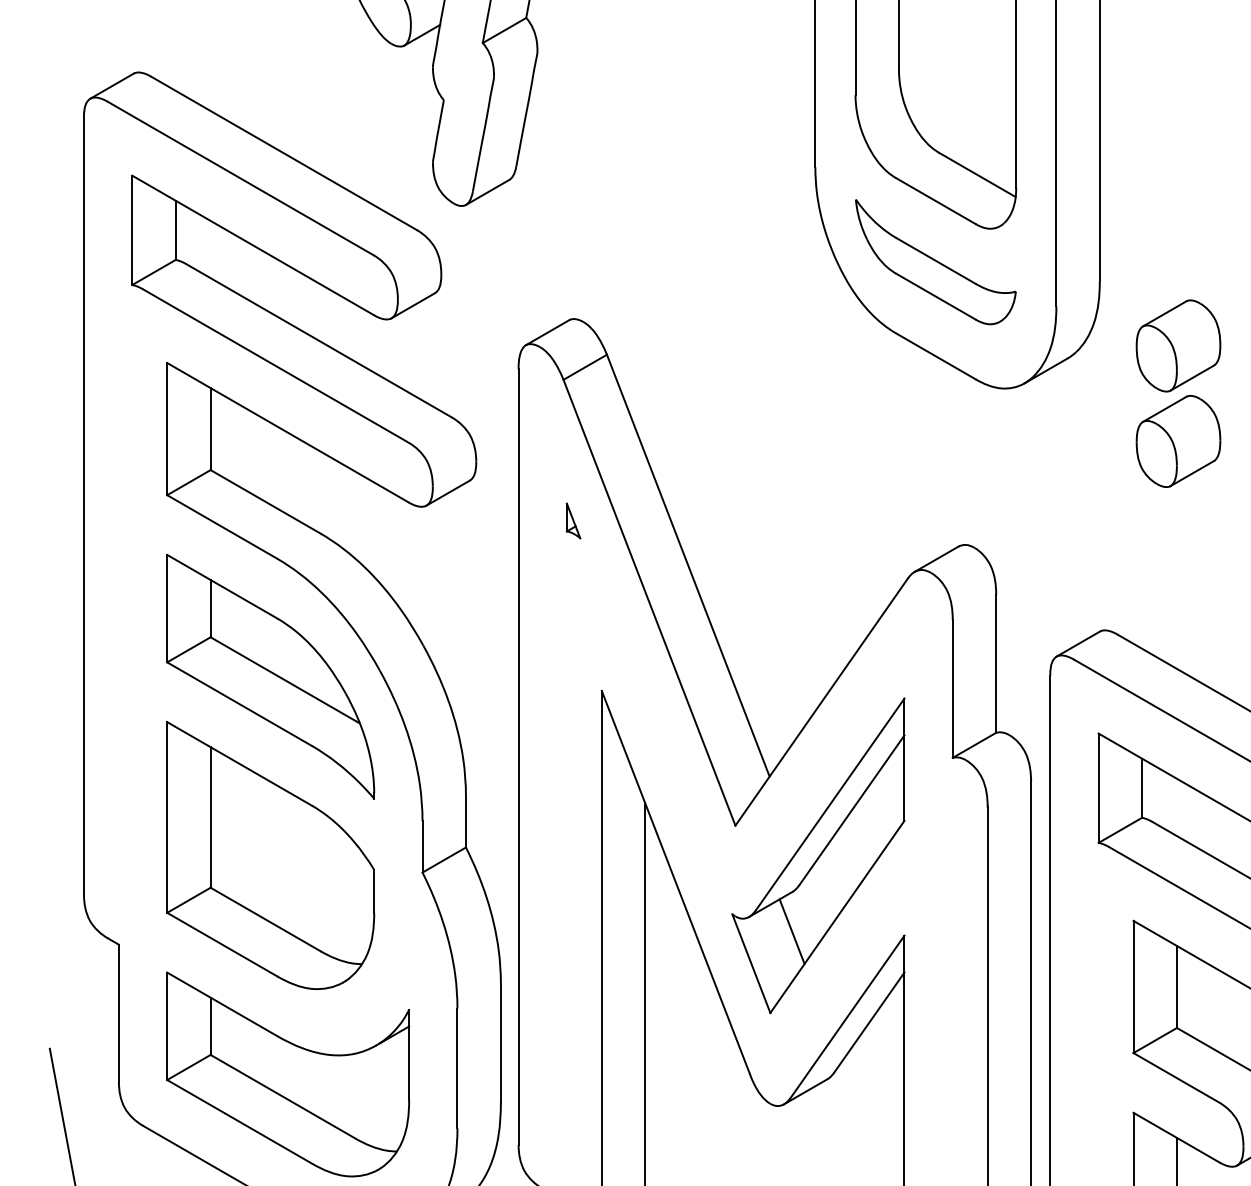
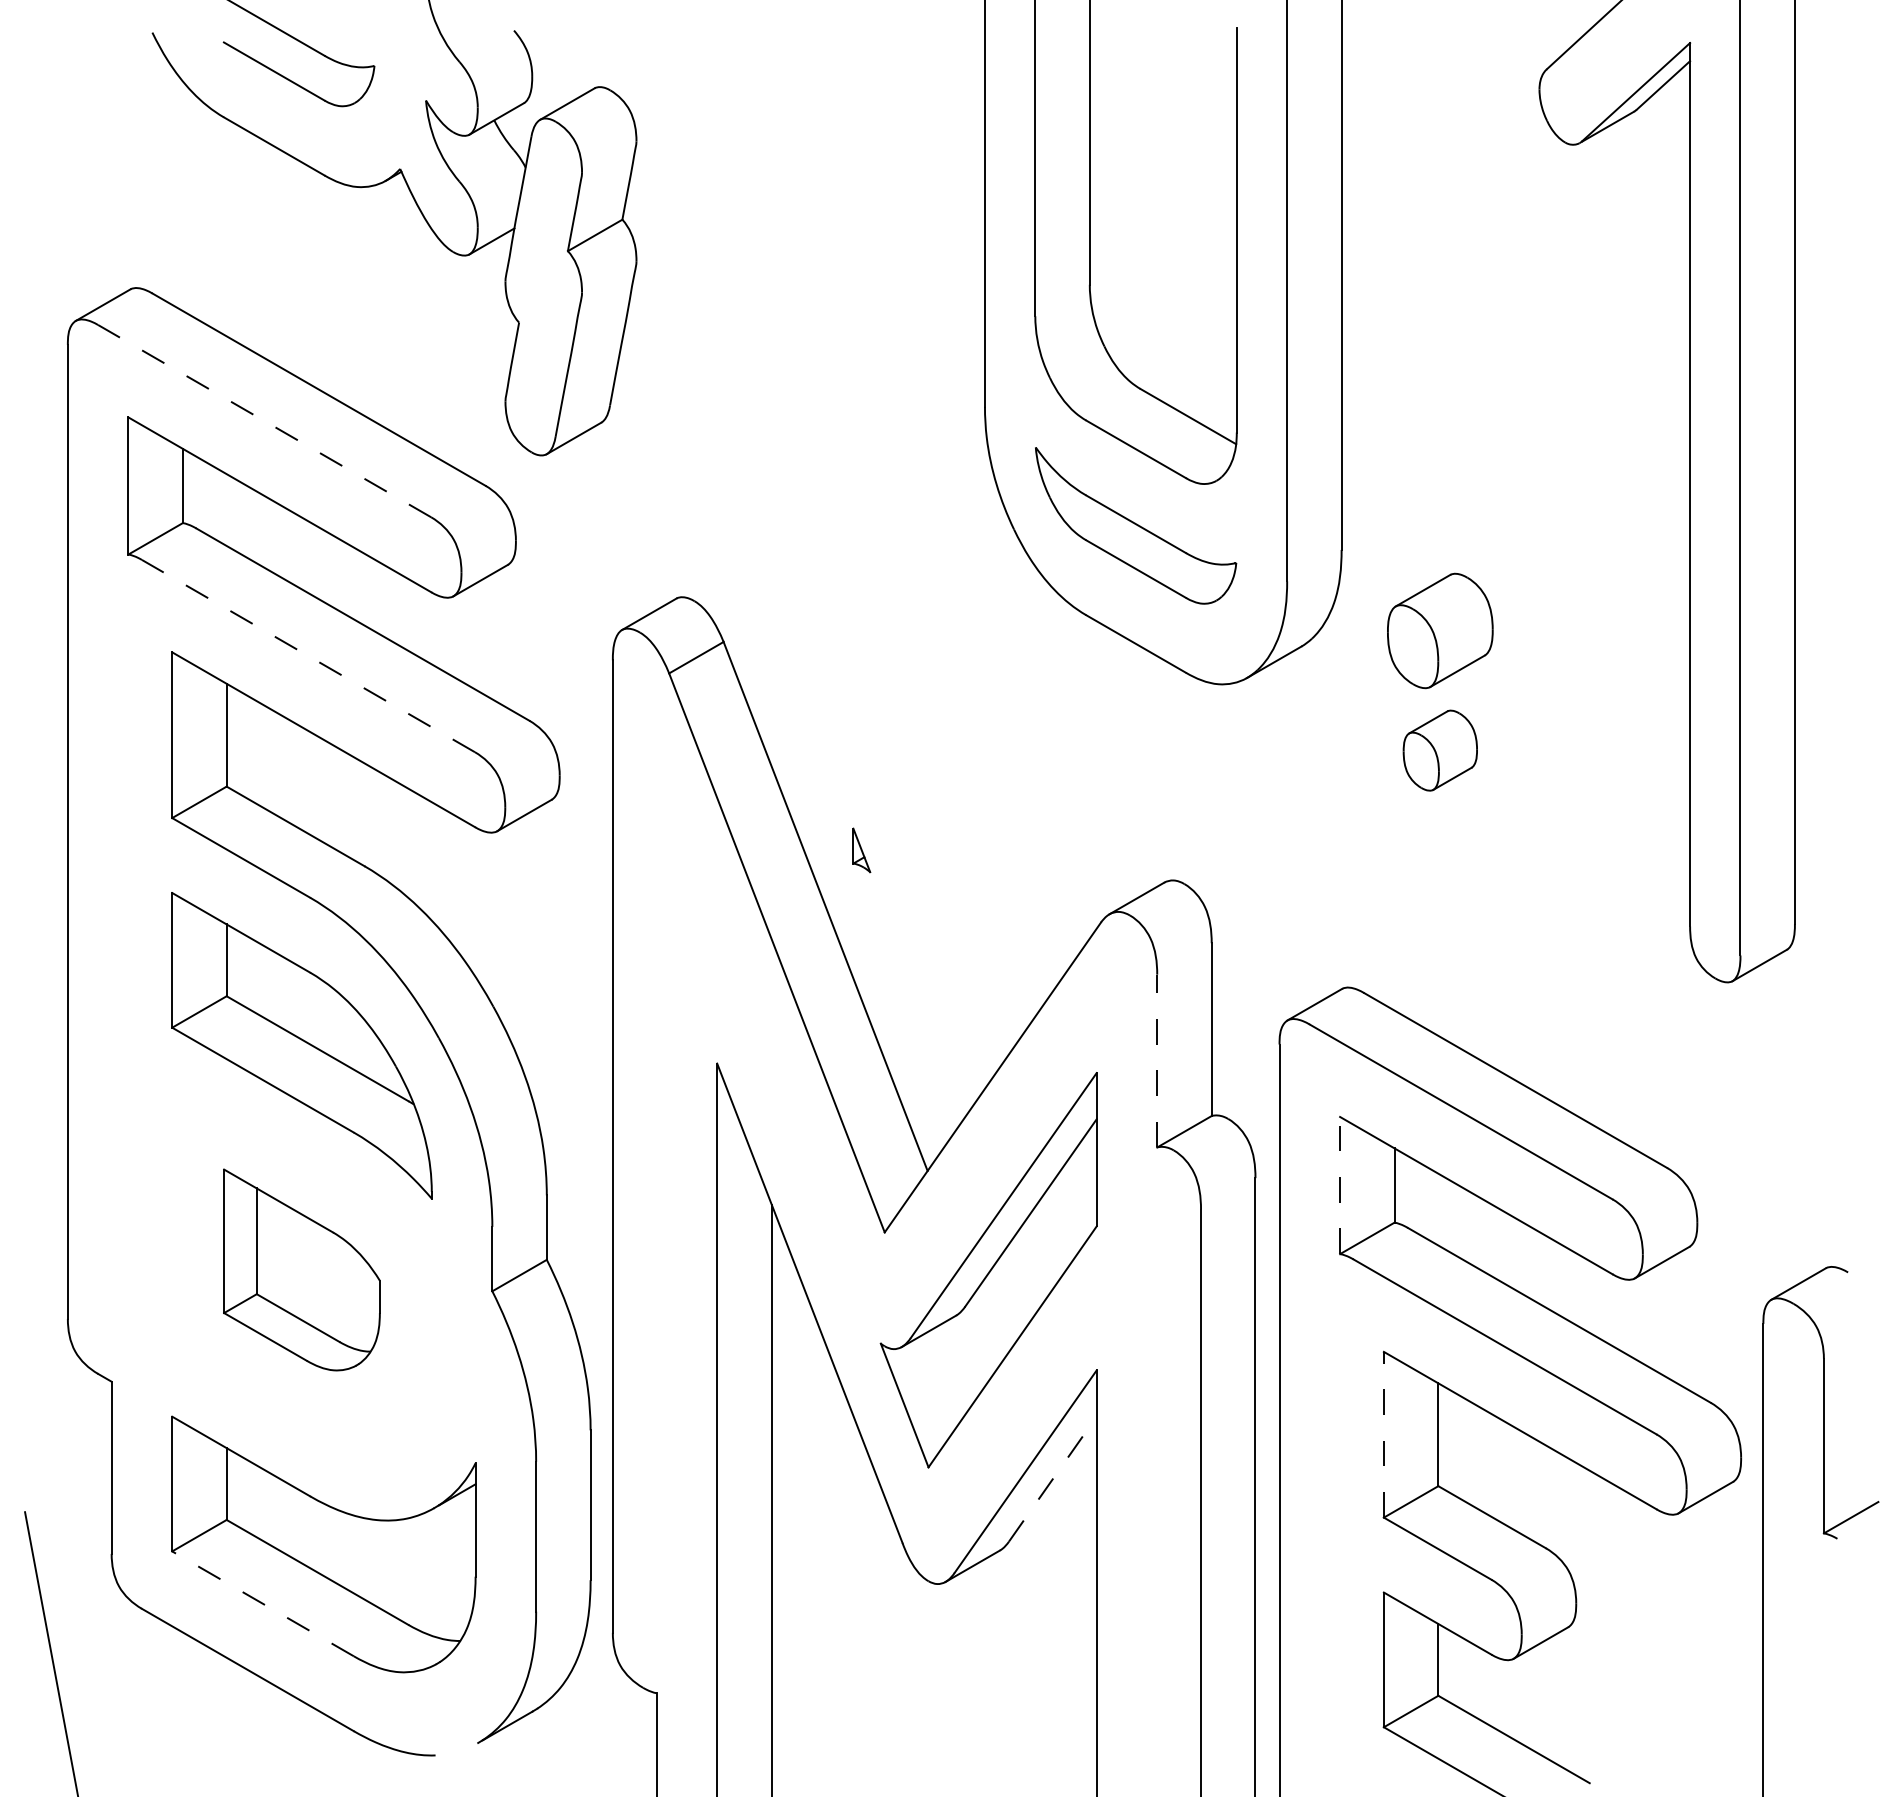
line: (240, 178) -> (264, 420), solid -> dashed
line: (275, 365) -> (308, 655), solid -> dashed
part: (1178, 441) -> (1440, 750), size x0.7
part: (573, 521) -> (861, 850), moved
line: (952, 688) -> (1157, 1060), solid -> dashed
line: (1098, 788) -> (1340, 1185), solid -> dashed
part: (270, 855) -> (301, 1269), size x0.6
line: (791, 930) -> (955, 1364), removed
line: (1133, 986) -> (1383, 1434), solid -> dashed
line: (870, 1021) -> (1053, 1478), solid -> dashed
line: (240, 1121) -> (263, 1603), solid -> dashed

